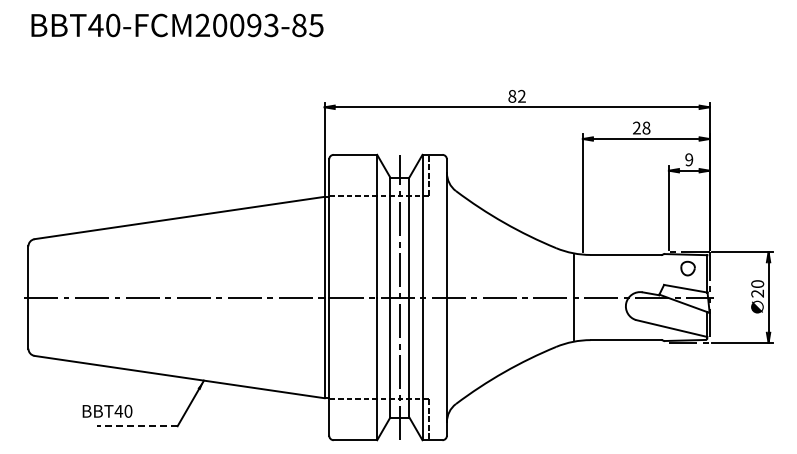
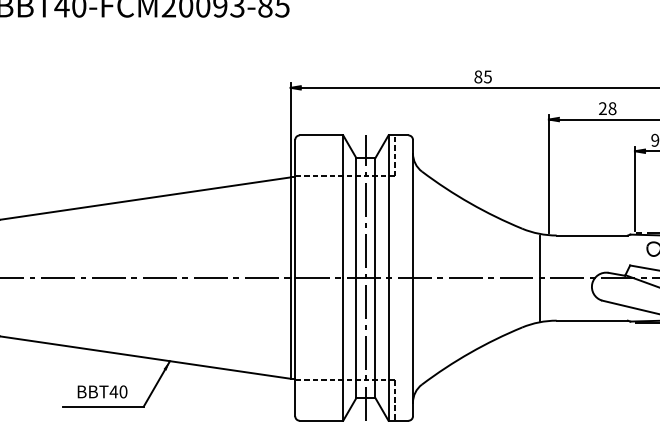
text: (521, 95) -> (487, 76), 82 -> 85
text: (107, 410) -> (102, 391), moved
line: (136, 426) -> (102, 407), dashed -> solid

